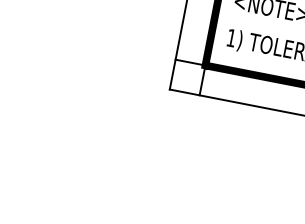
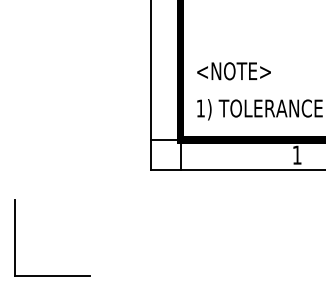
part: (23, 130) -> (15, 237), added

